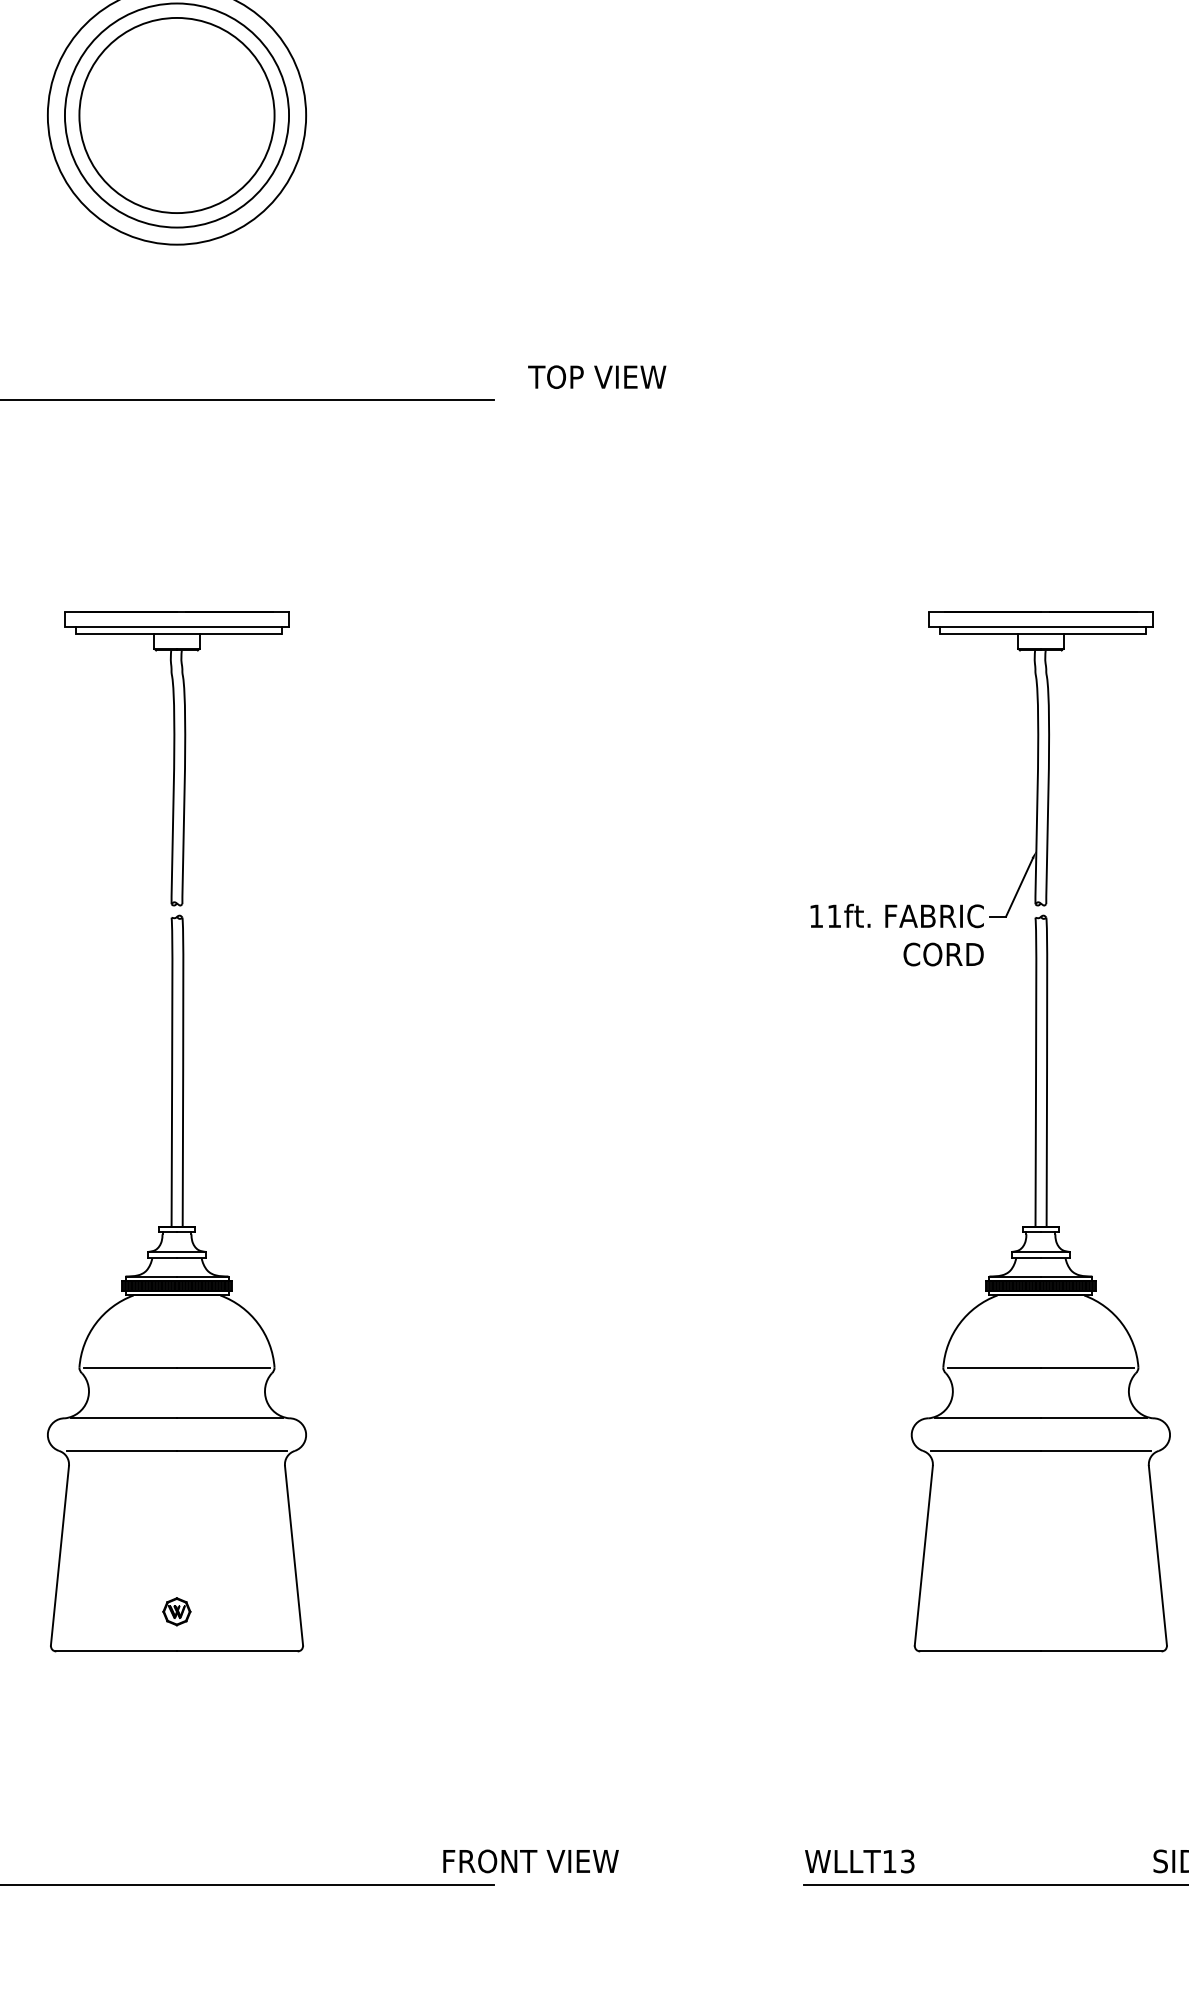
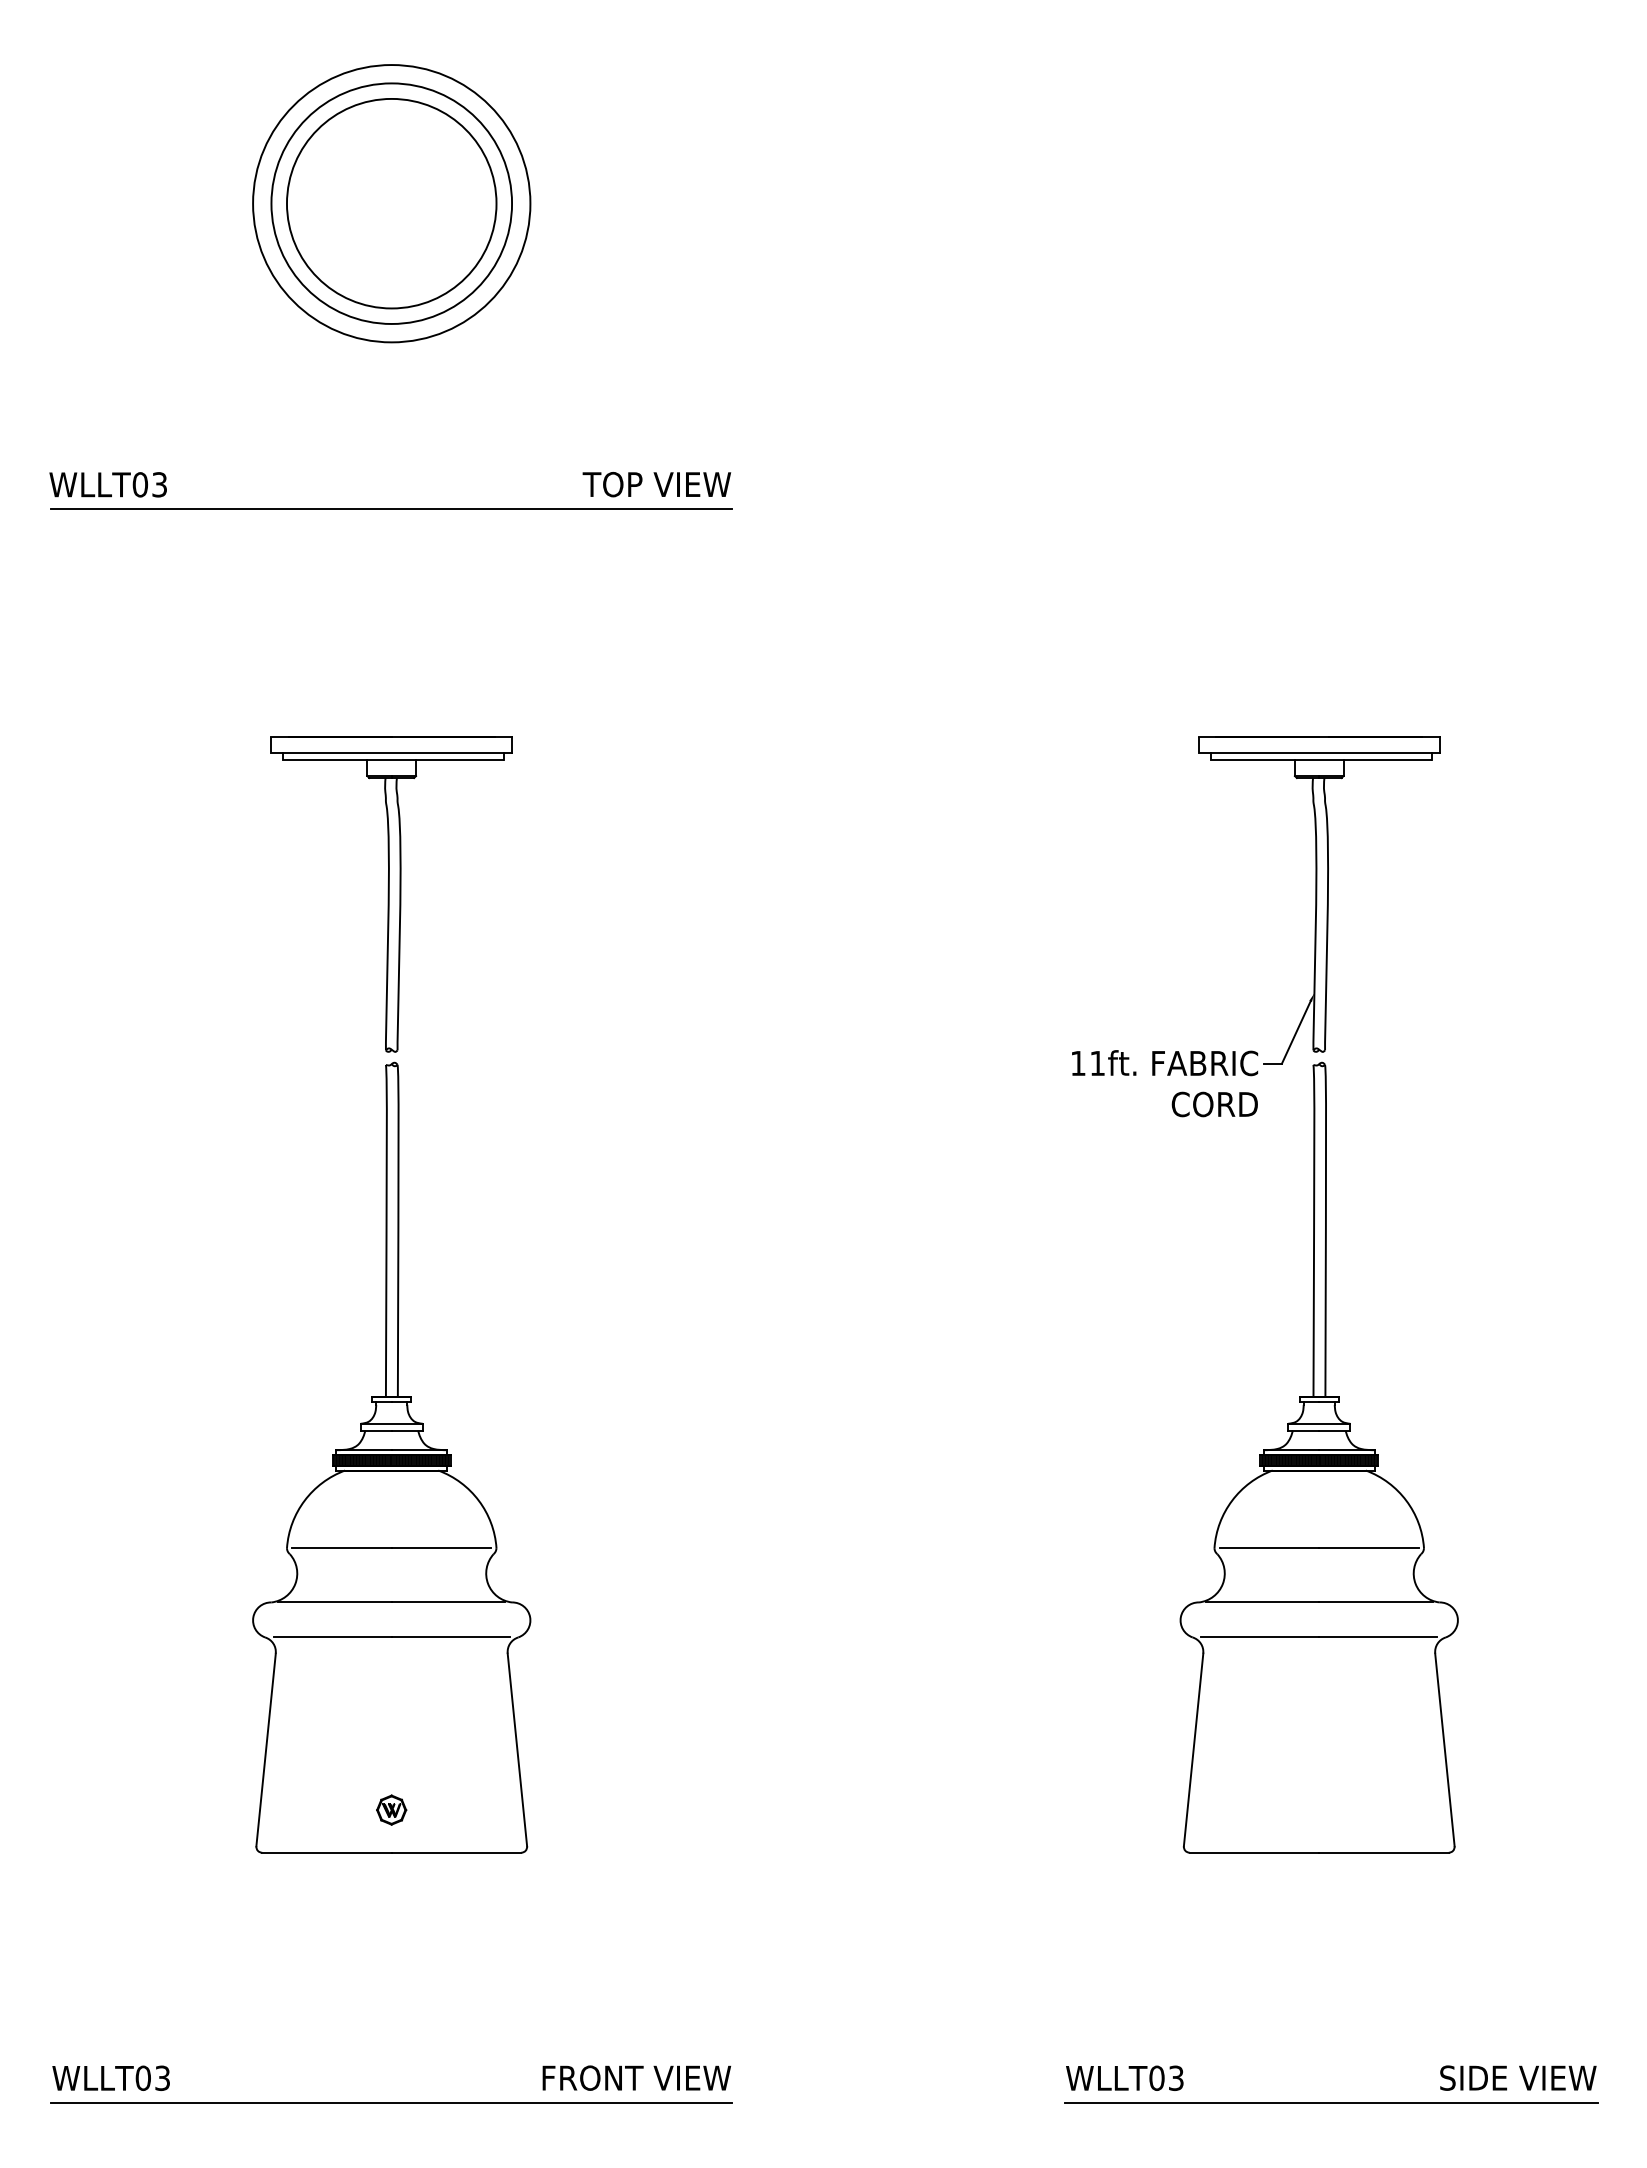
text: (596, 377) -> (656, 484), moved
text: (530, 1860) -> (636, 2077), moved
text: (889, 1860) -> (1156, 2077), WLLT13 -> WLLT03

